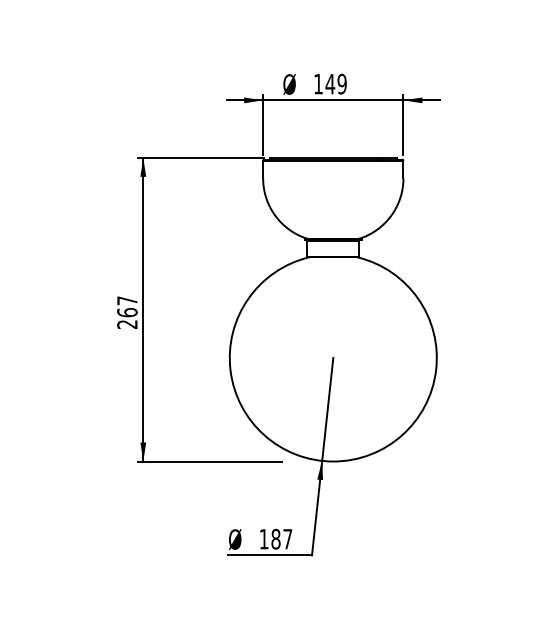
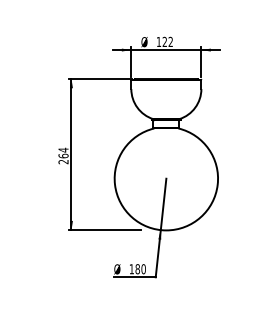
text: (335, 83) -> (167, 41), 149 -> 122
text: (127, 299) -> (63, 149), 267 -> 264
text: (287, 539) -> (143, 269), 187 -> 180

